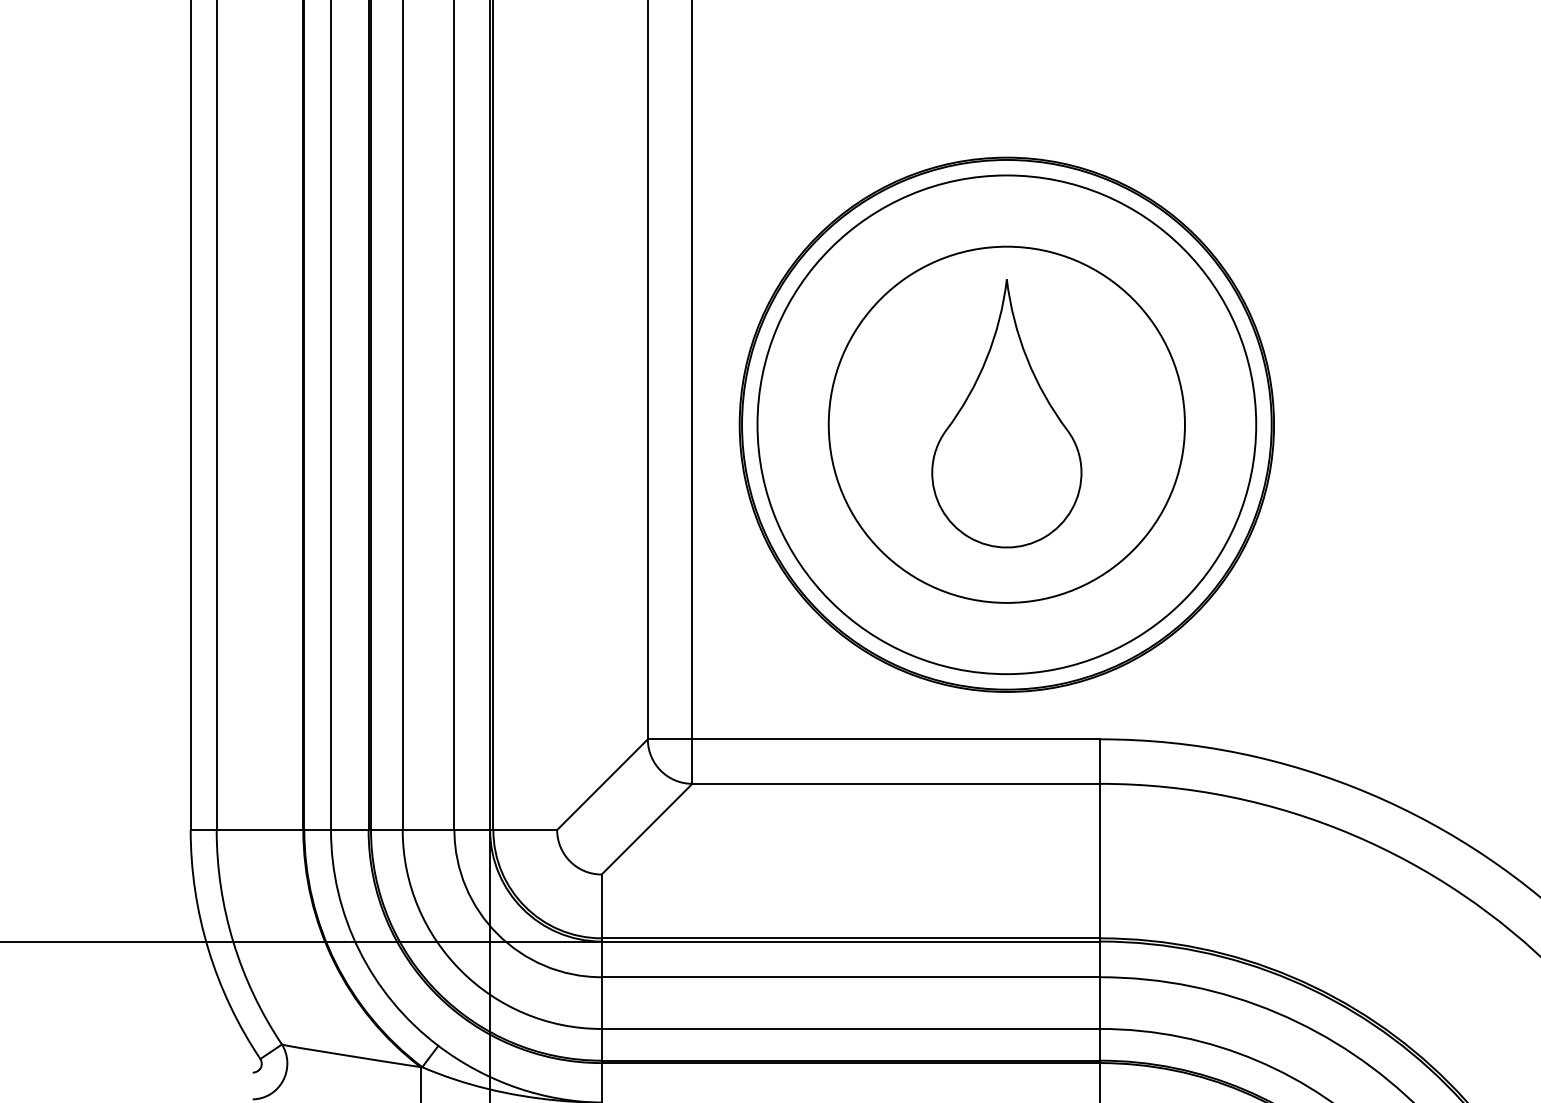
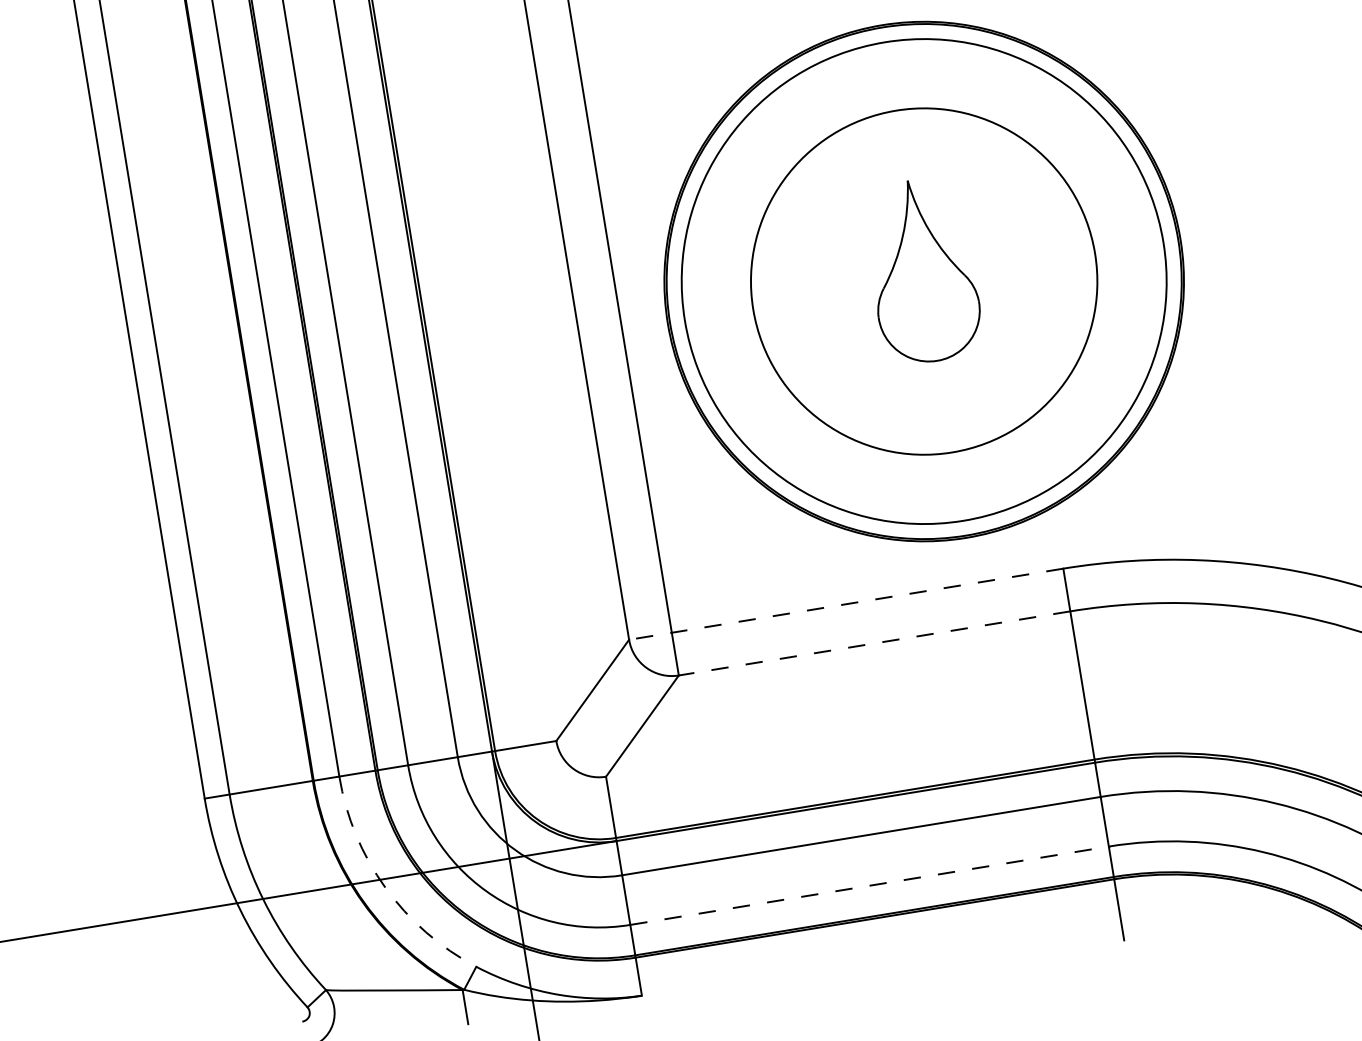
part: (1006, 413) -> (922, 270), size x0.7
line: (873, 739) -> (845, 604), solid -> dashed
line: (895, 783) -> (873, 643), solid -> dashed
arc: (359, 950) -> (385, 887), solid -> dashed
line: (851, 1028) -> (869, 885), solid -> dashed

